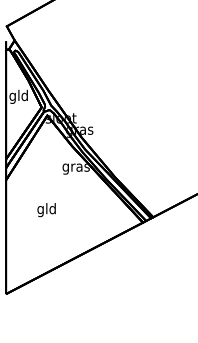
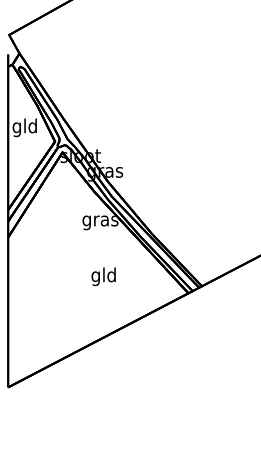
text: (46, 210) -> (103, 277), moved

